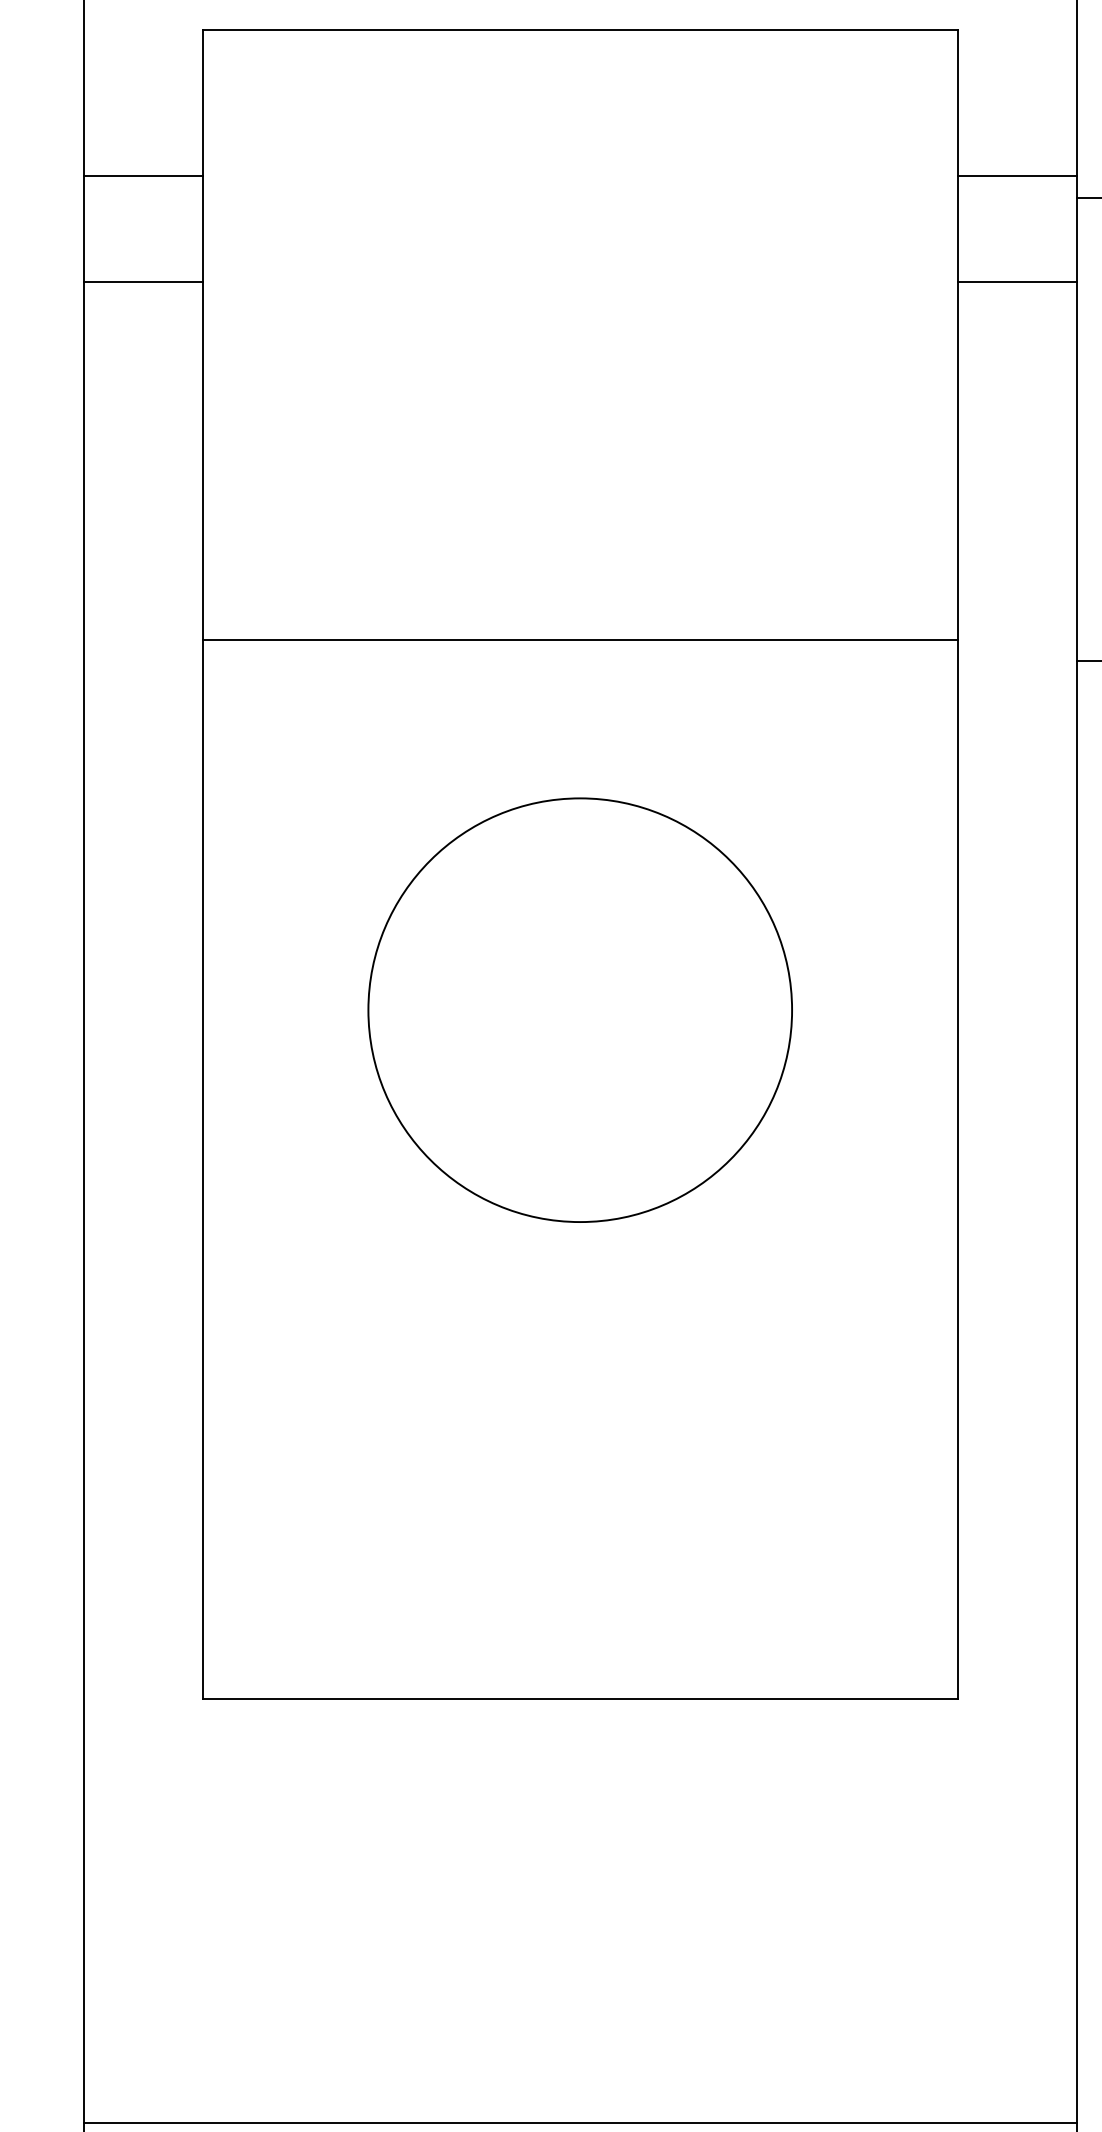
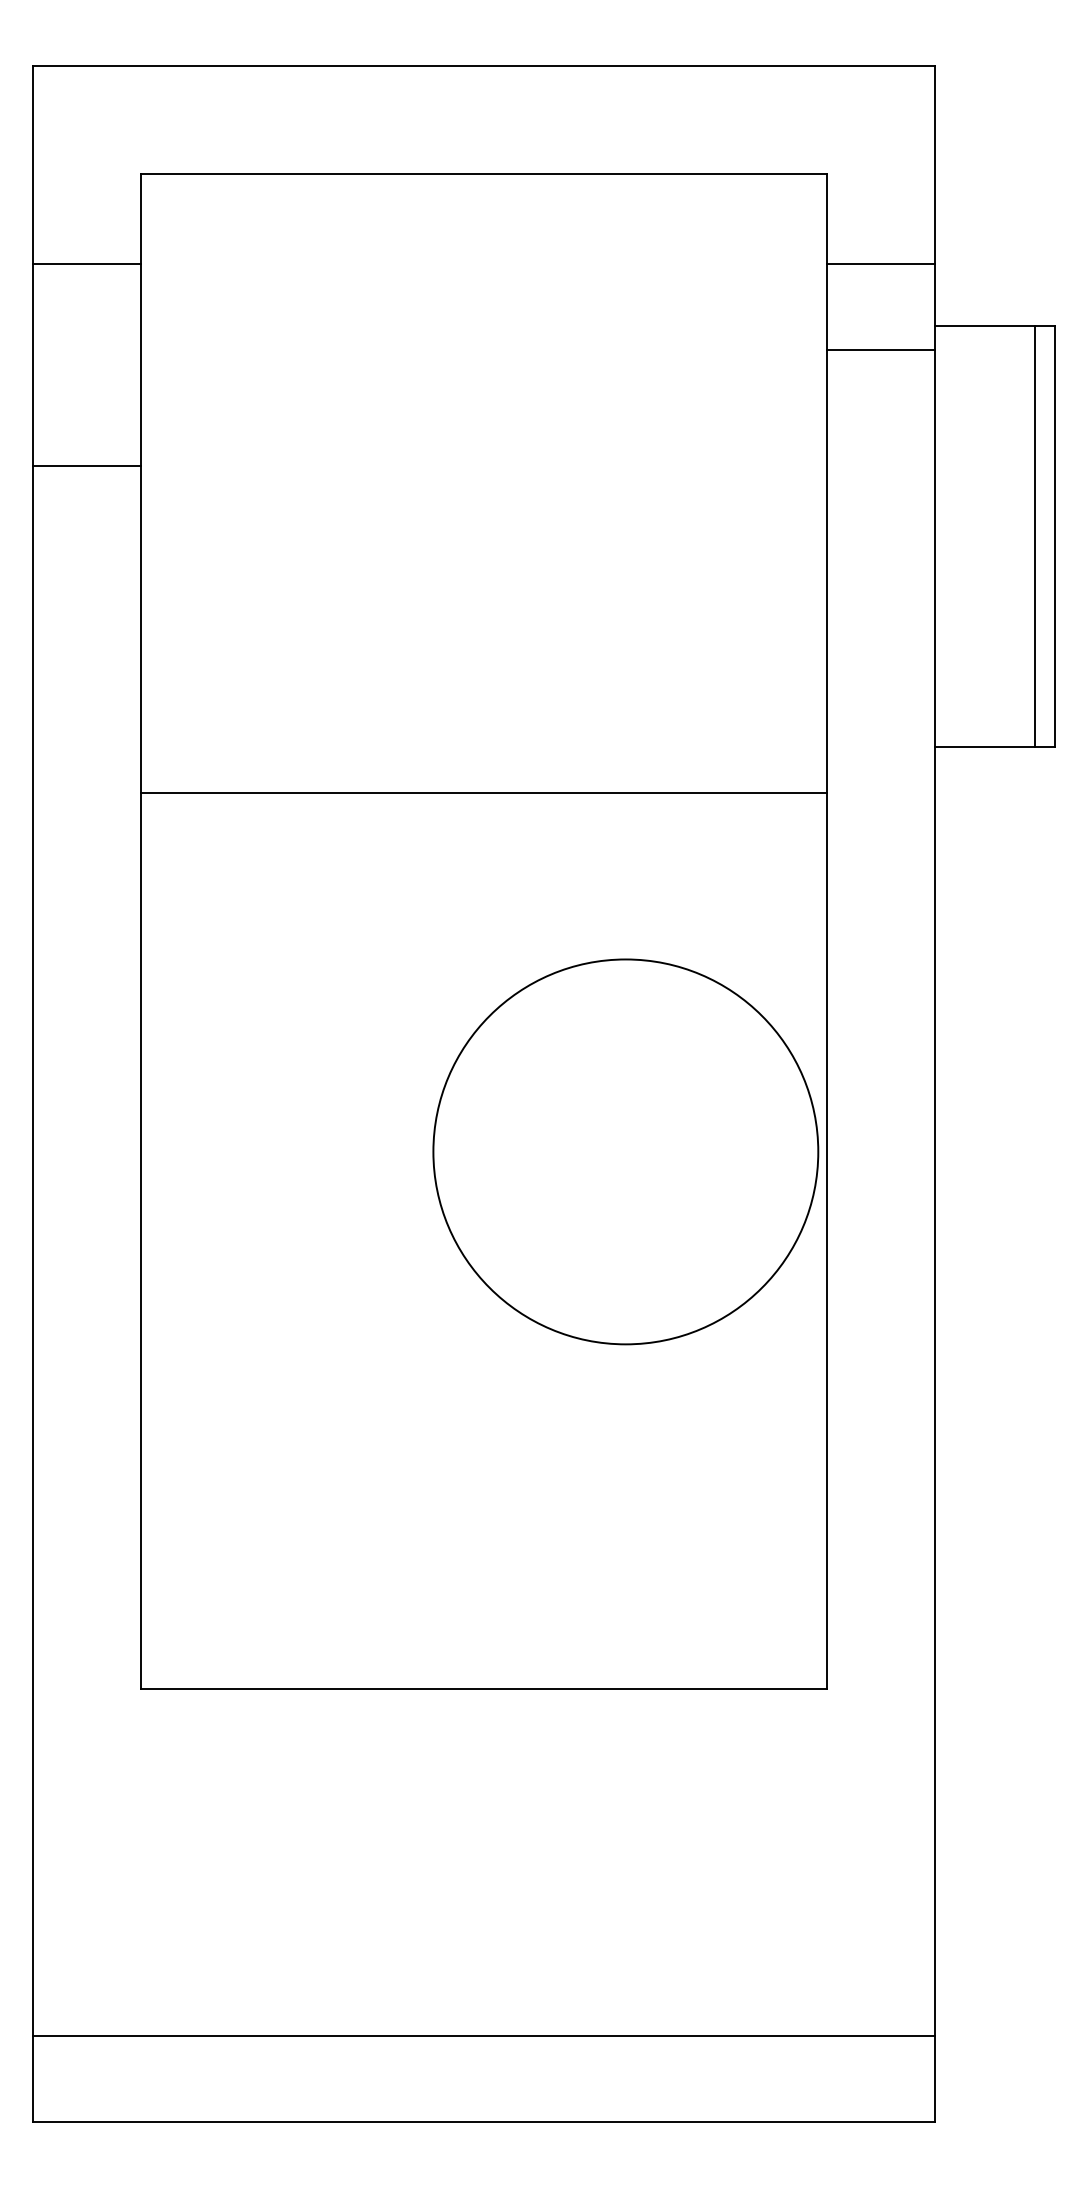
line: (142, 176) -> (86, 264), moved
line: (1016, 176) -> (880, 264), moved
line: (142, 282) -> (86, 466), moved
line: (1016, 282) -> (880, 350), moved
line: (579, 639) -> (483, 793), moved
circle: (579, 1009) -> (625, 1151), moved
line: (579, 2122) -> (483, 2036), moved

